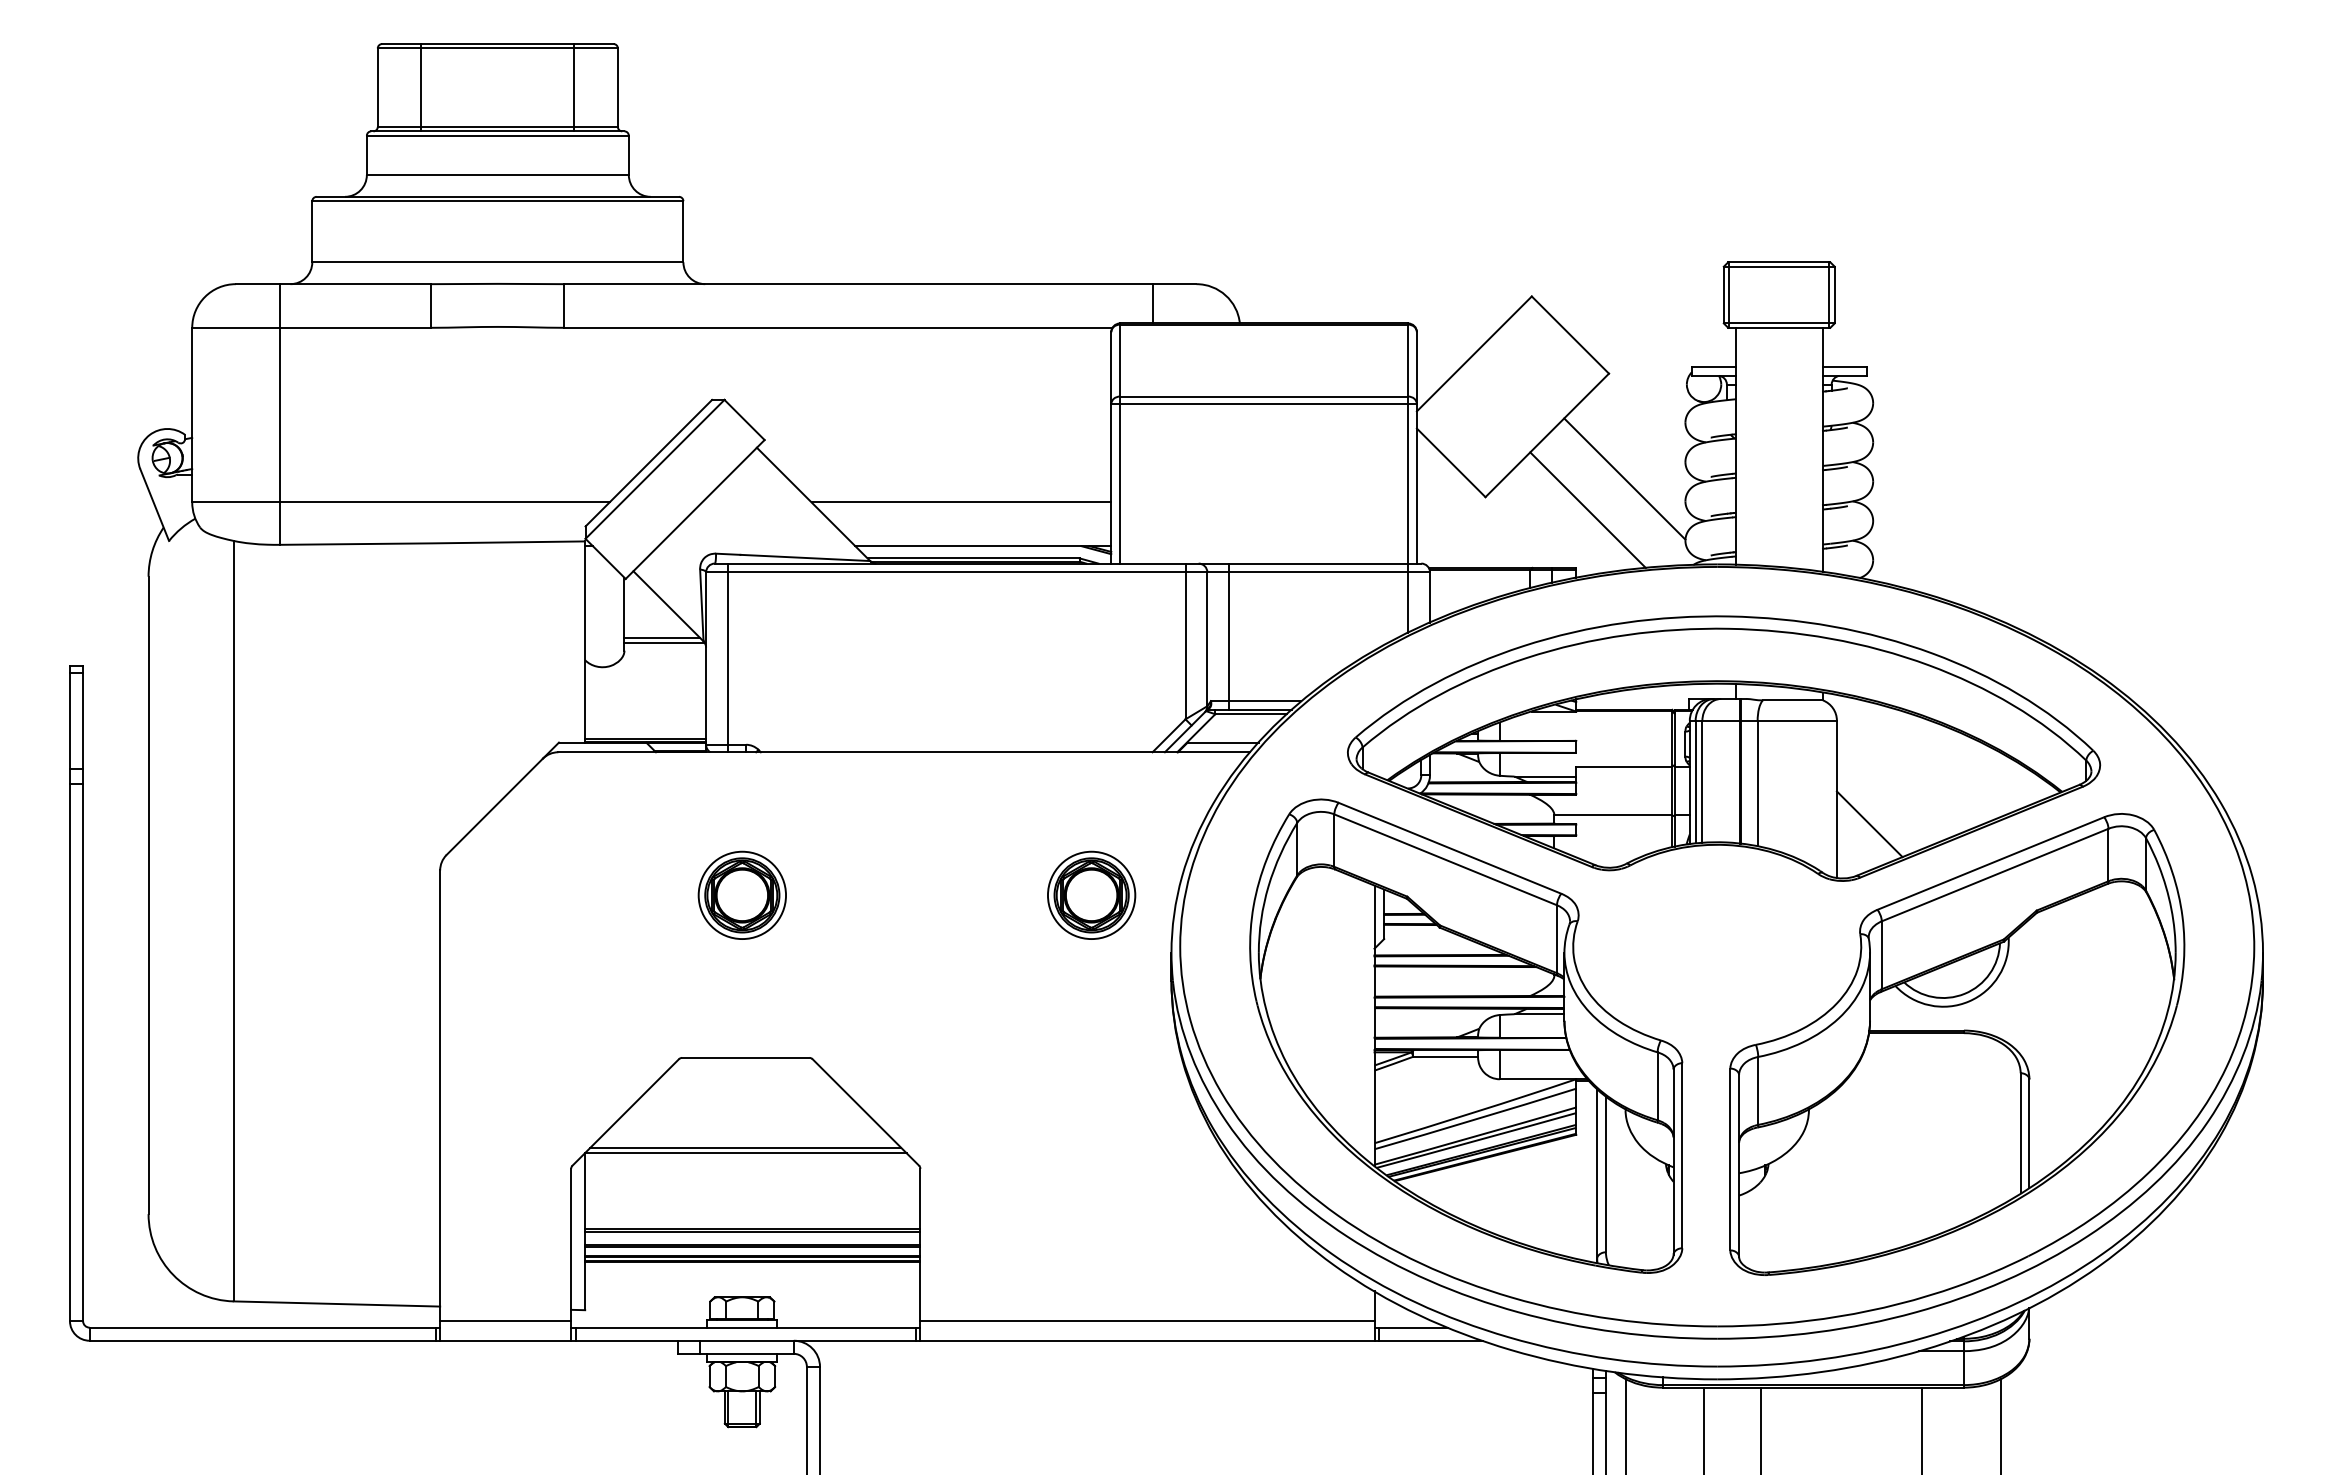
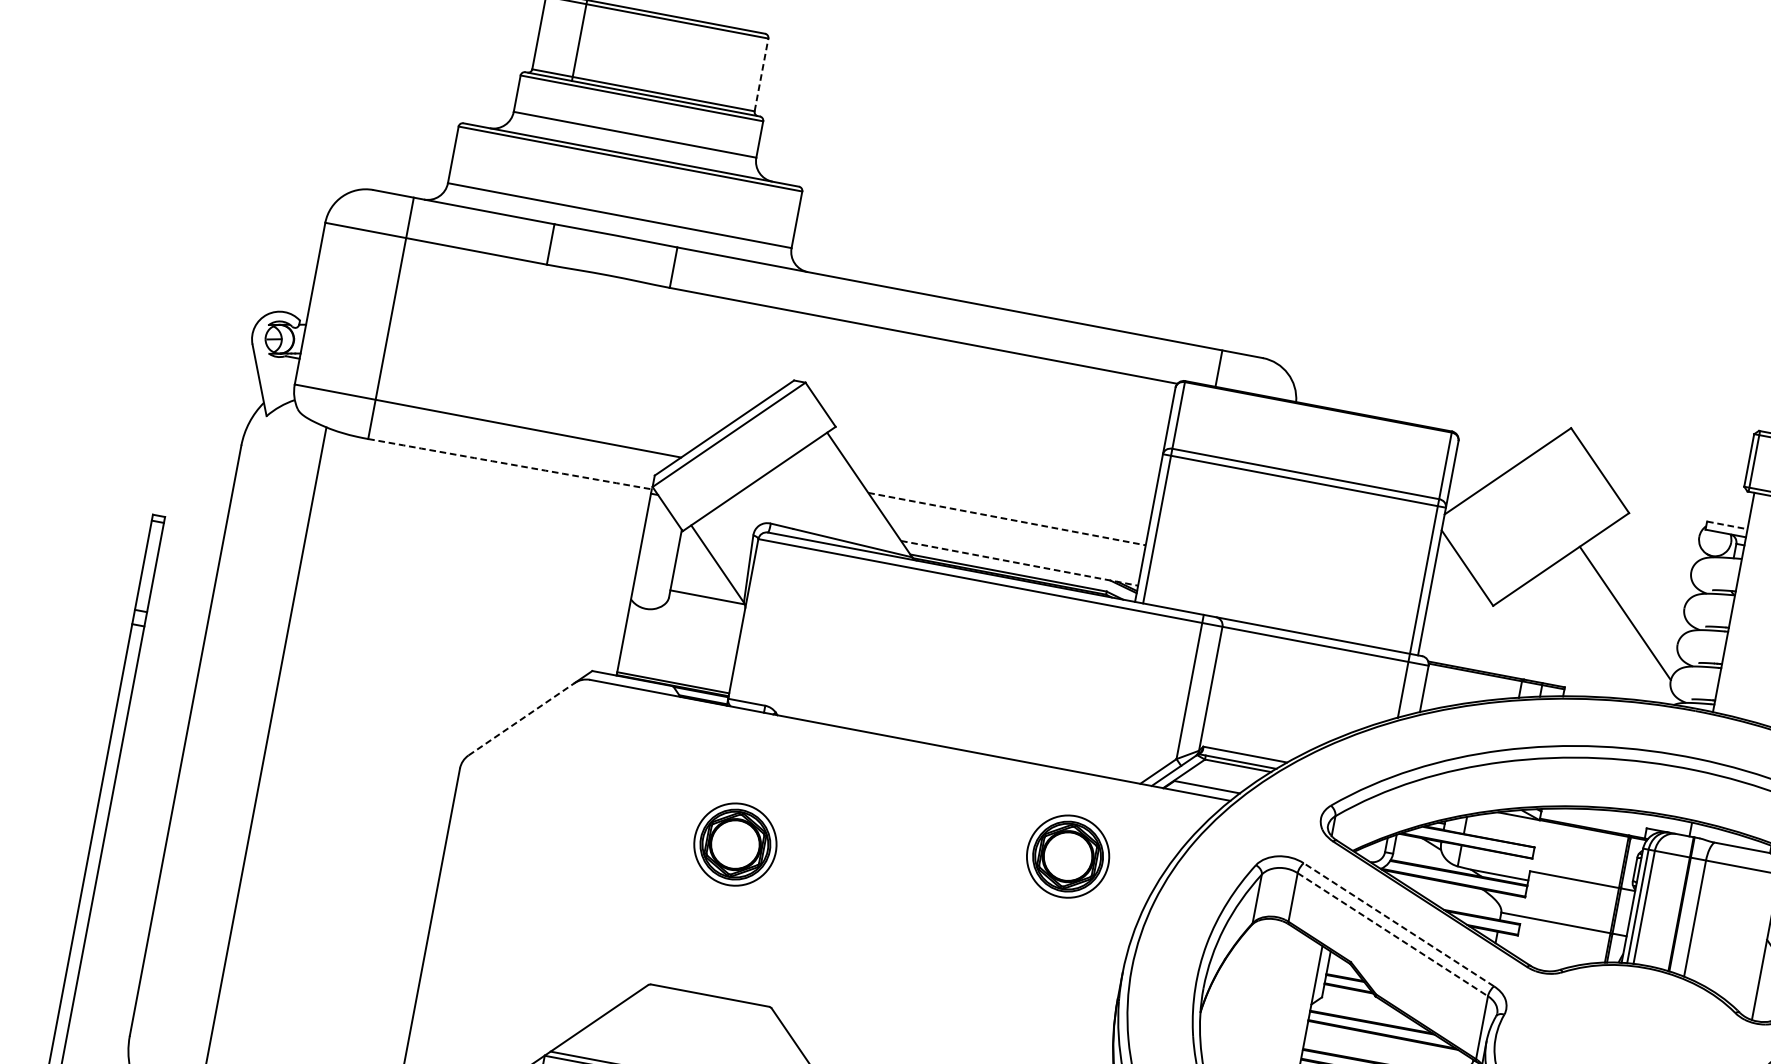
line: (574, 87) -> (721, 67), removed
line: (617, 87) -> (761, 74), solid -> dashed
line: (1713, 367) -> (1726, 525), solid -> dashed
line: (961, 502) -> (1007, 519), solid -> dashed
line: (1587, 510) -> (1585, 636), removed
arc: (432, 543) -> (510, 464), solid -> dashed
line: (983, 546) -> (1019, 563), solid -> dashed
line: (1229, 636) -> (1231, 690), removed
line: (661, 637) -> (705, 591), removed
line: (727, 657) -> (763, 621), removed
line: (495, 806) -> (522, 719), solid -> dashed
line: (1449, 848) -> (1398, 924), solid -> dashed
line: (1446, 860) -> (1393, 935), solid -> dashed
part: (1091, 894) -> (1068, 855), moved

